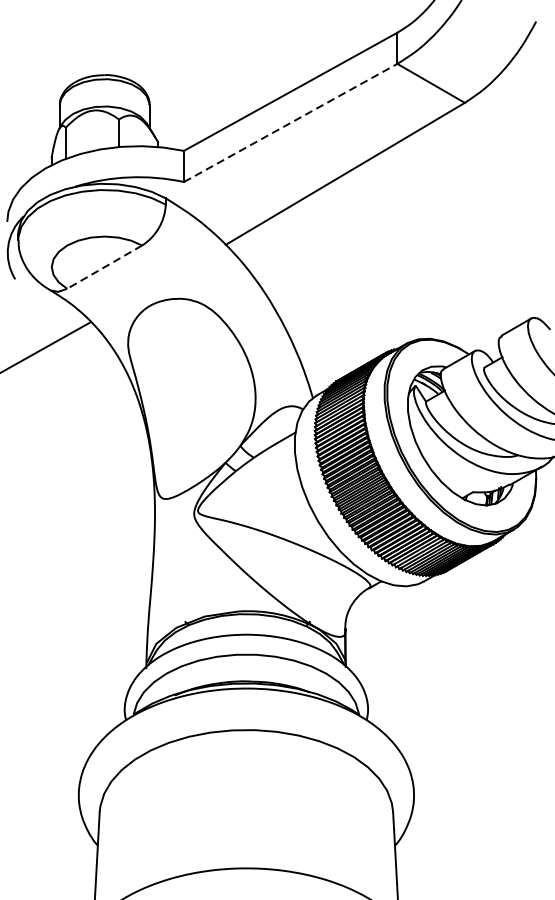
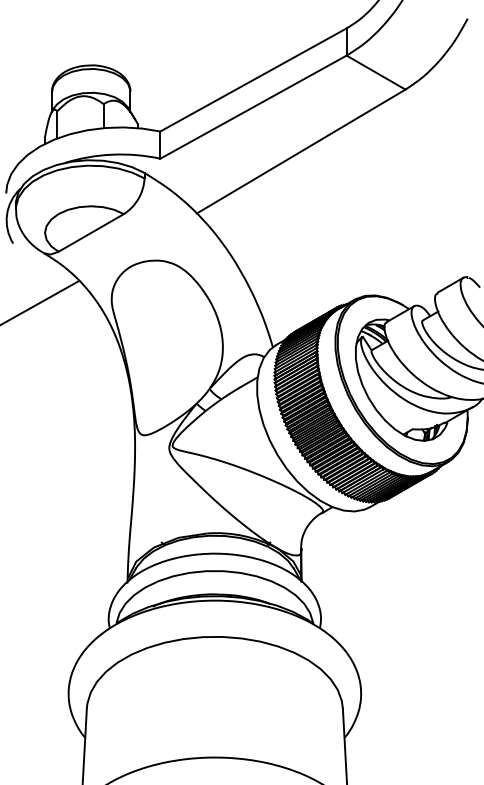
line: (290, 122) -> (253, 106), dashed -> solid
line: (105, 266) -> (91, 232), dashed -> solid

